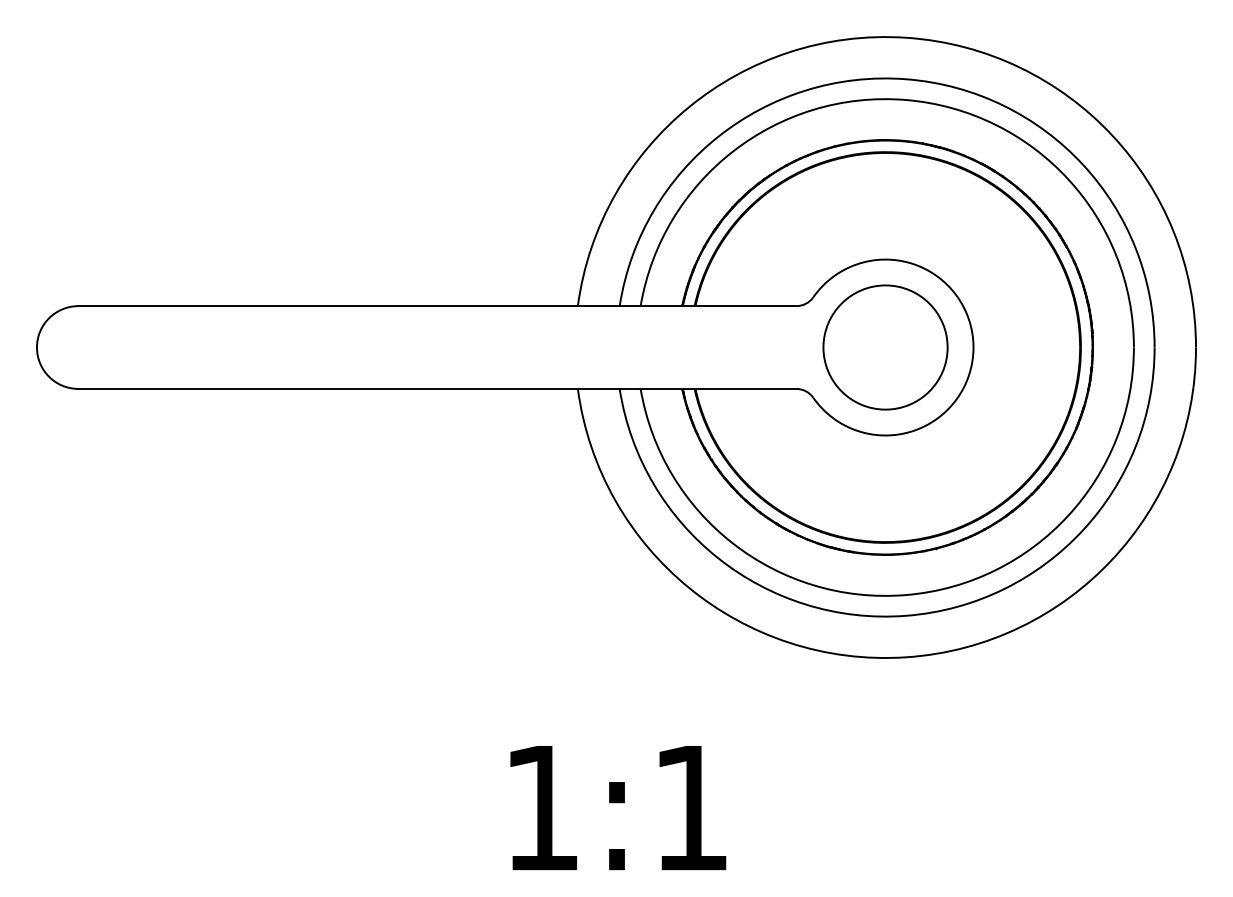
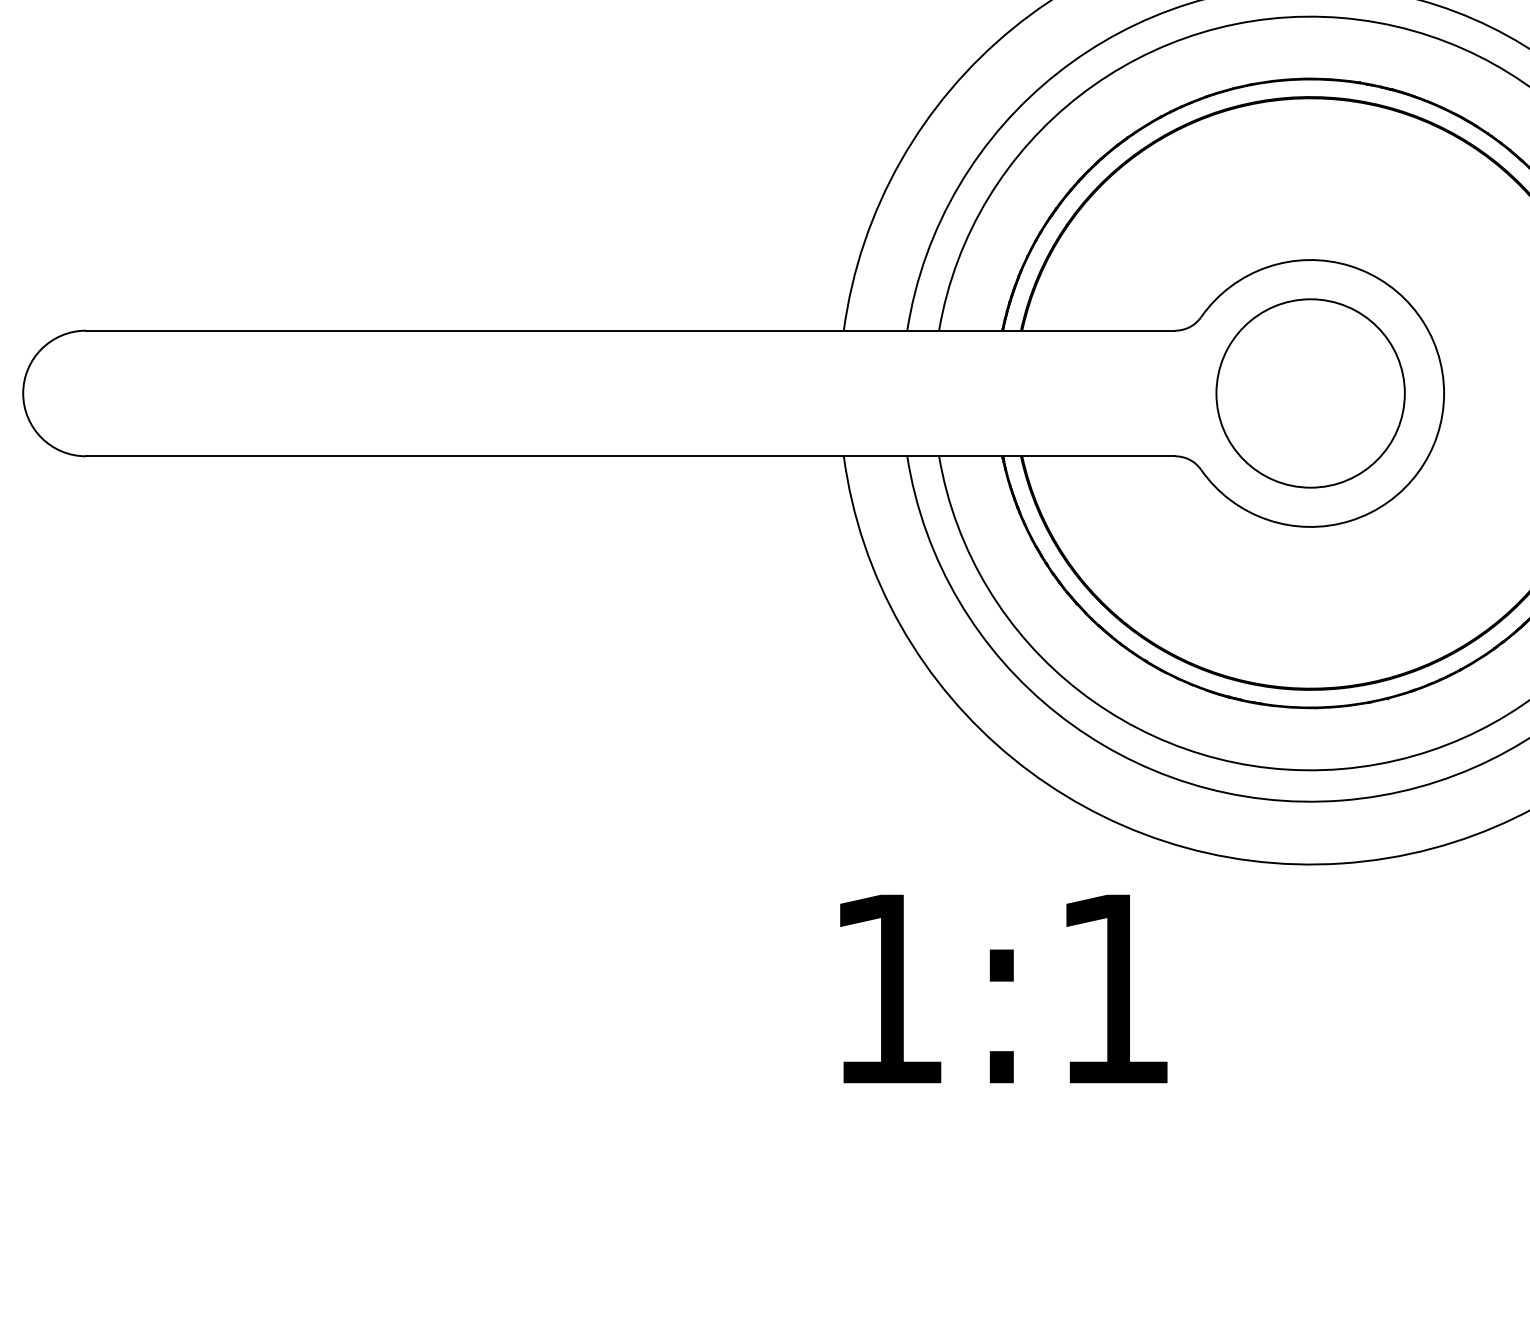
text: (618, 808) -> (1004, 989), moved

